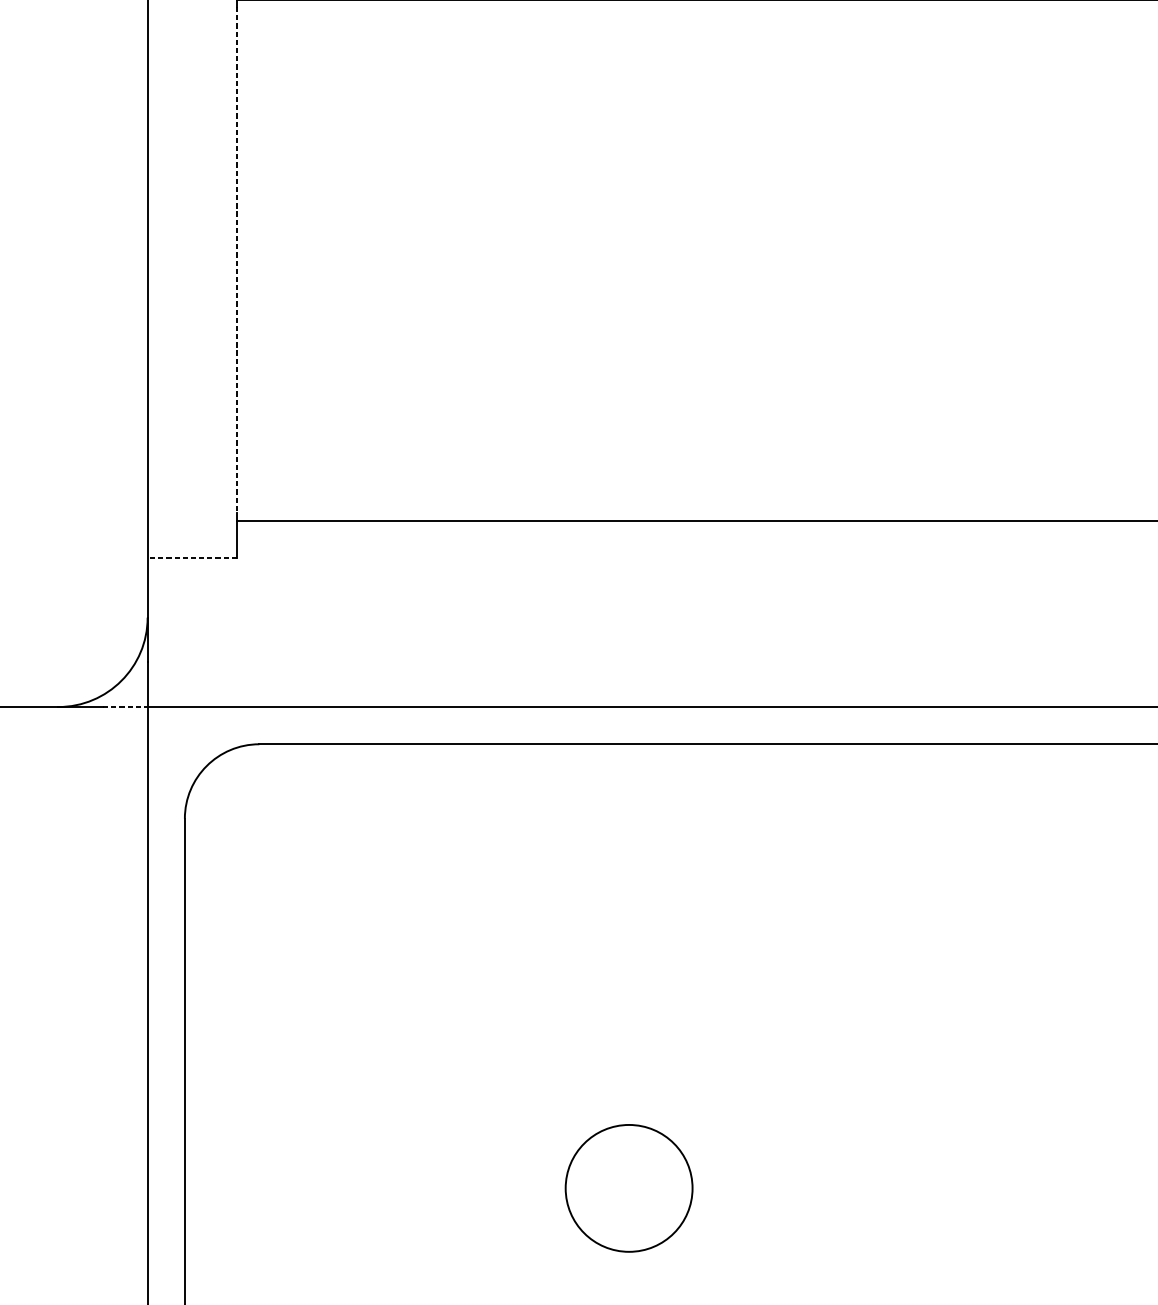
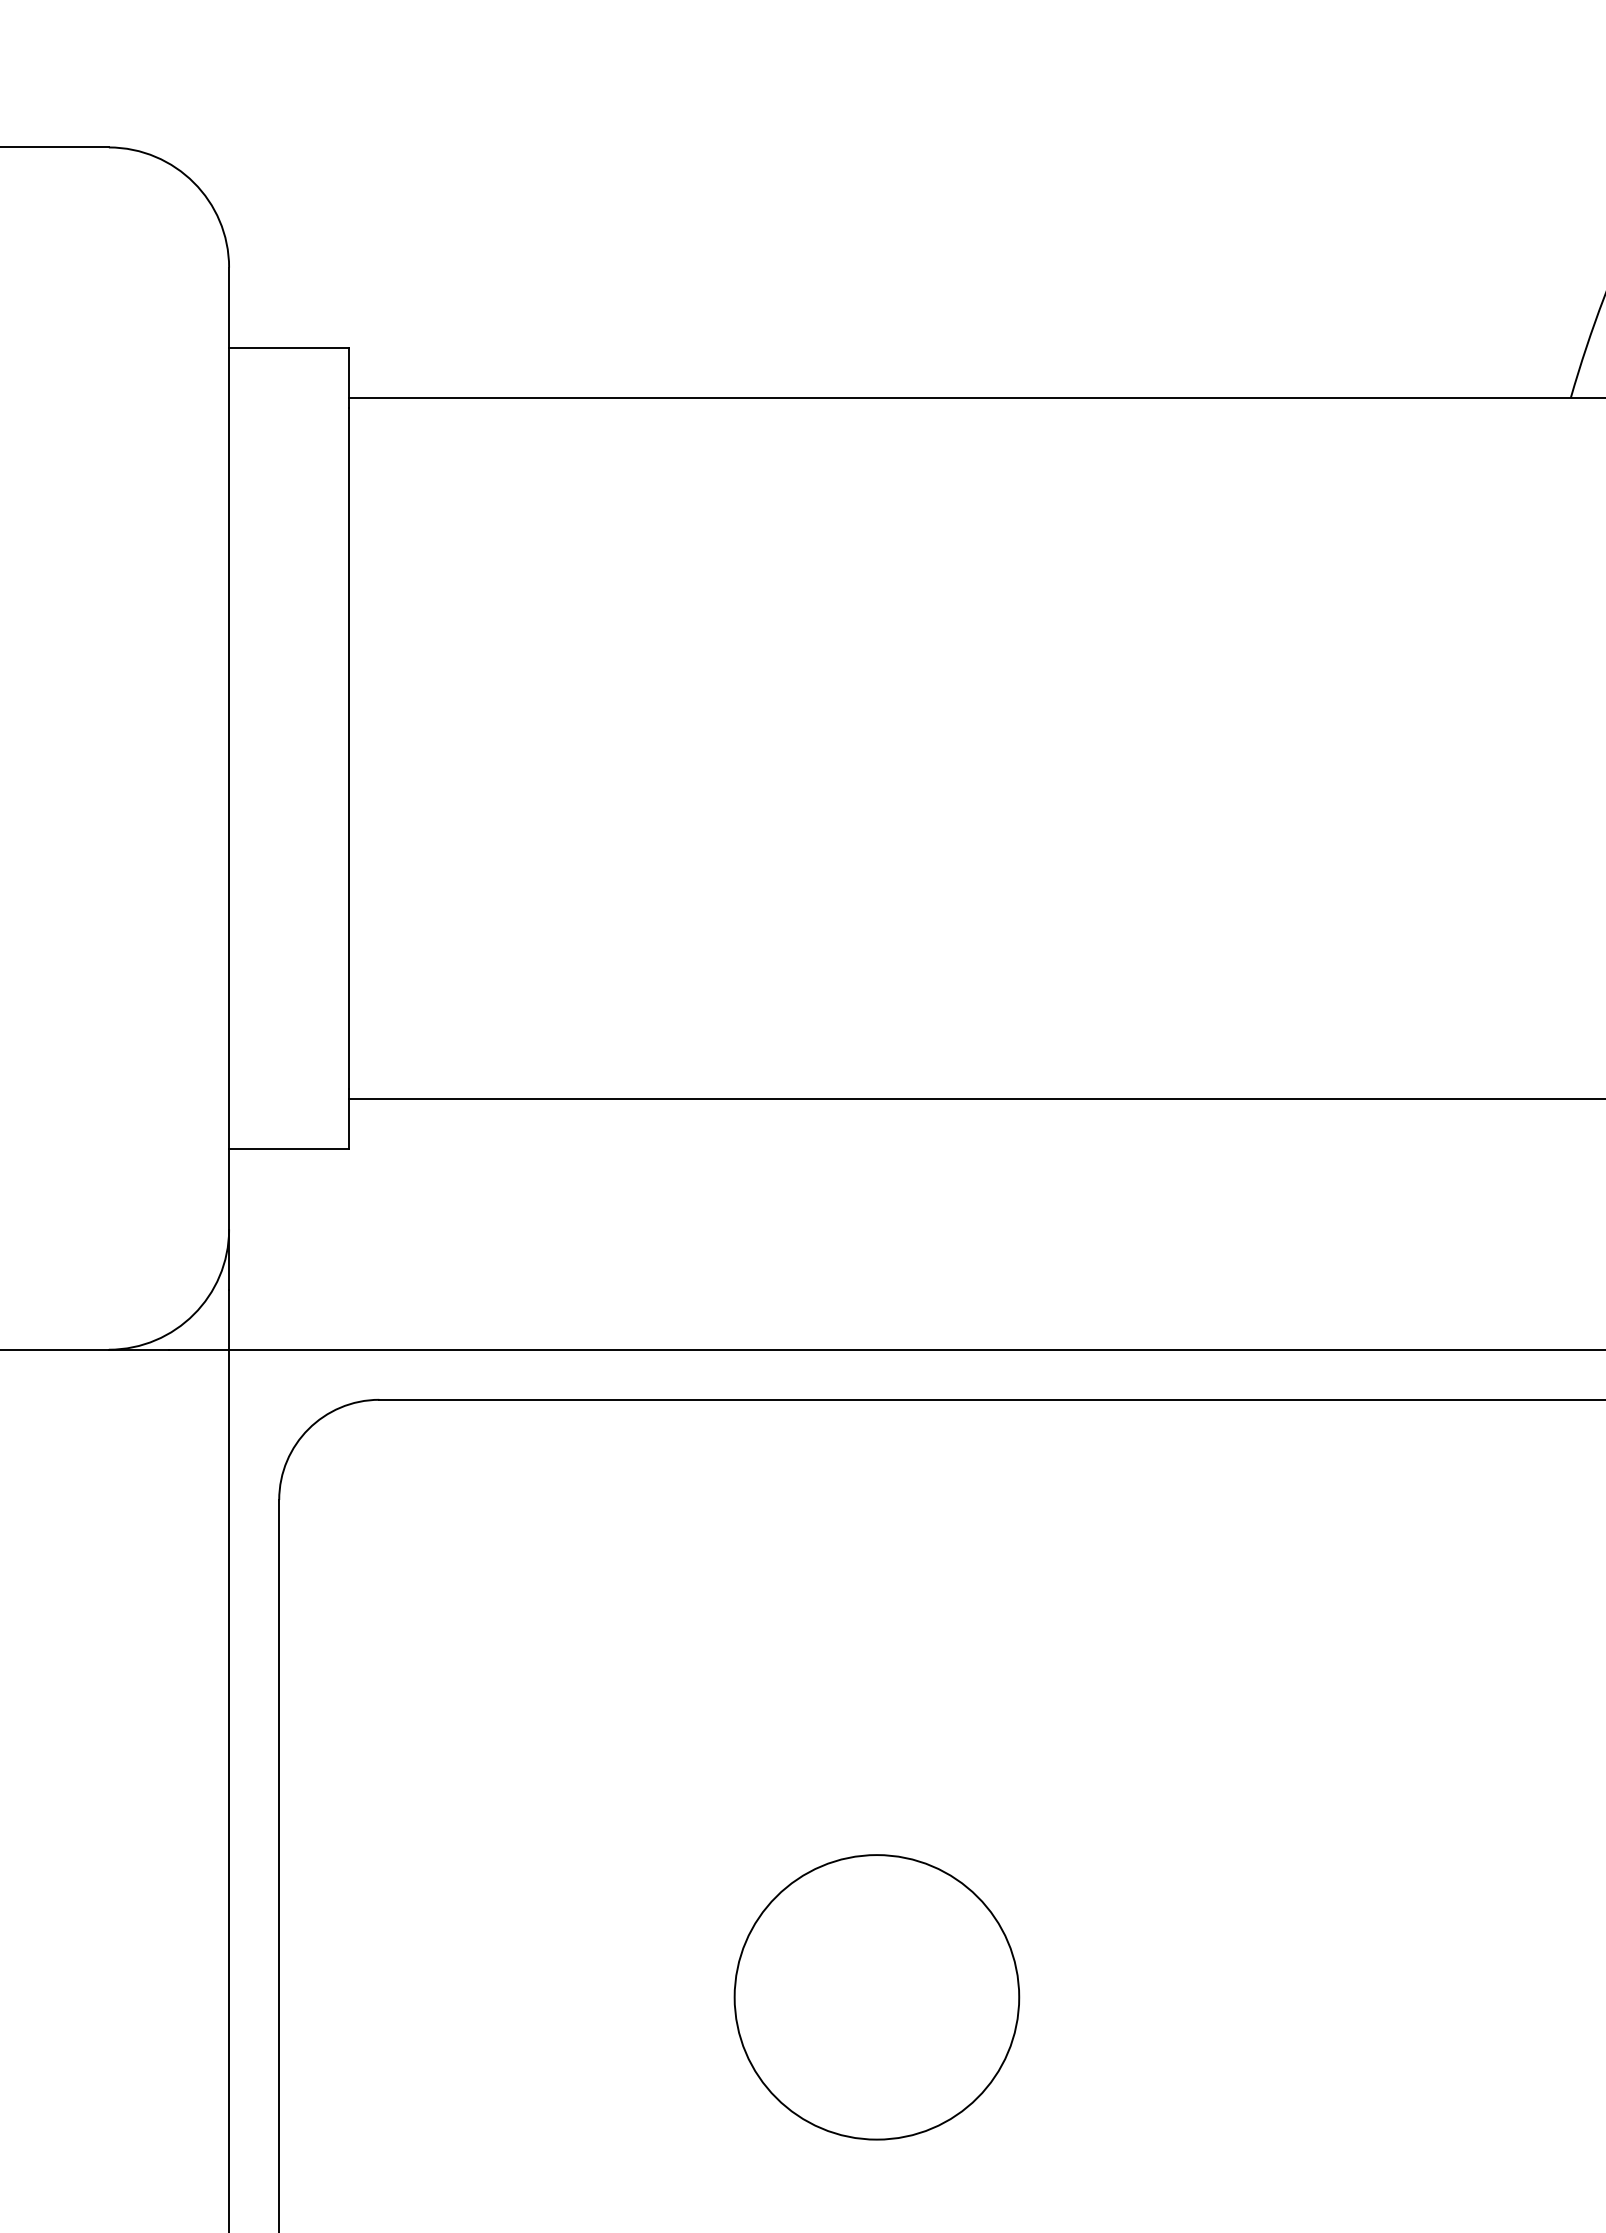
line: (237, 260) -> (349, 748), dashed -> solid
line: (191, 558) -> (288, 1149), dashed -> solid
line: (125, 706) -> (199, 1349), dashed -> solid
circle: (628, 1188) -> (876, 1997), size x1.67

